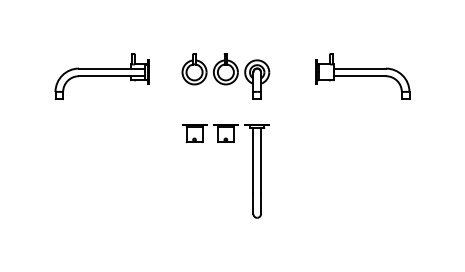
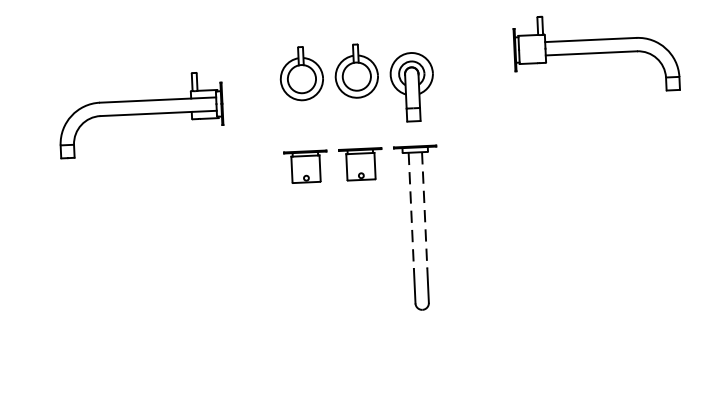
part: (101, 76) -> (140, 114), moved
part: (225, 76) -> (356, 83), moved
line: (253, 161) -> (411, 211), solid -> dashed
line: (261, 161) -> (425, 210), solid -> dashed

